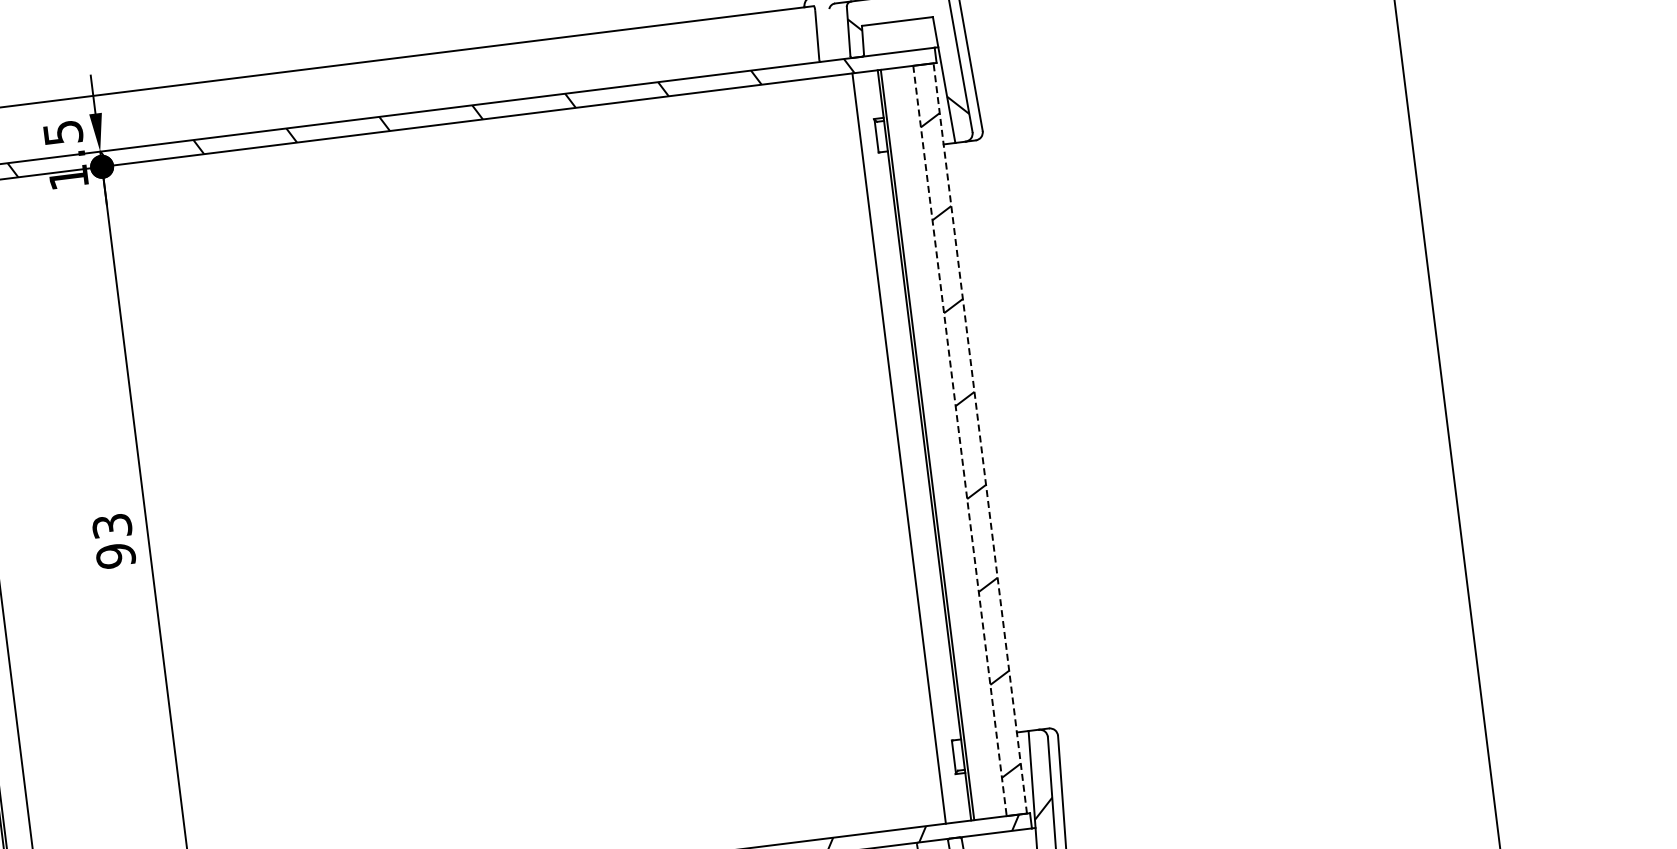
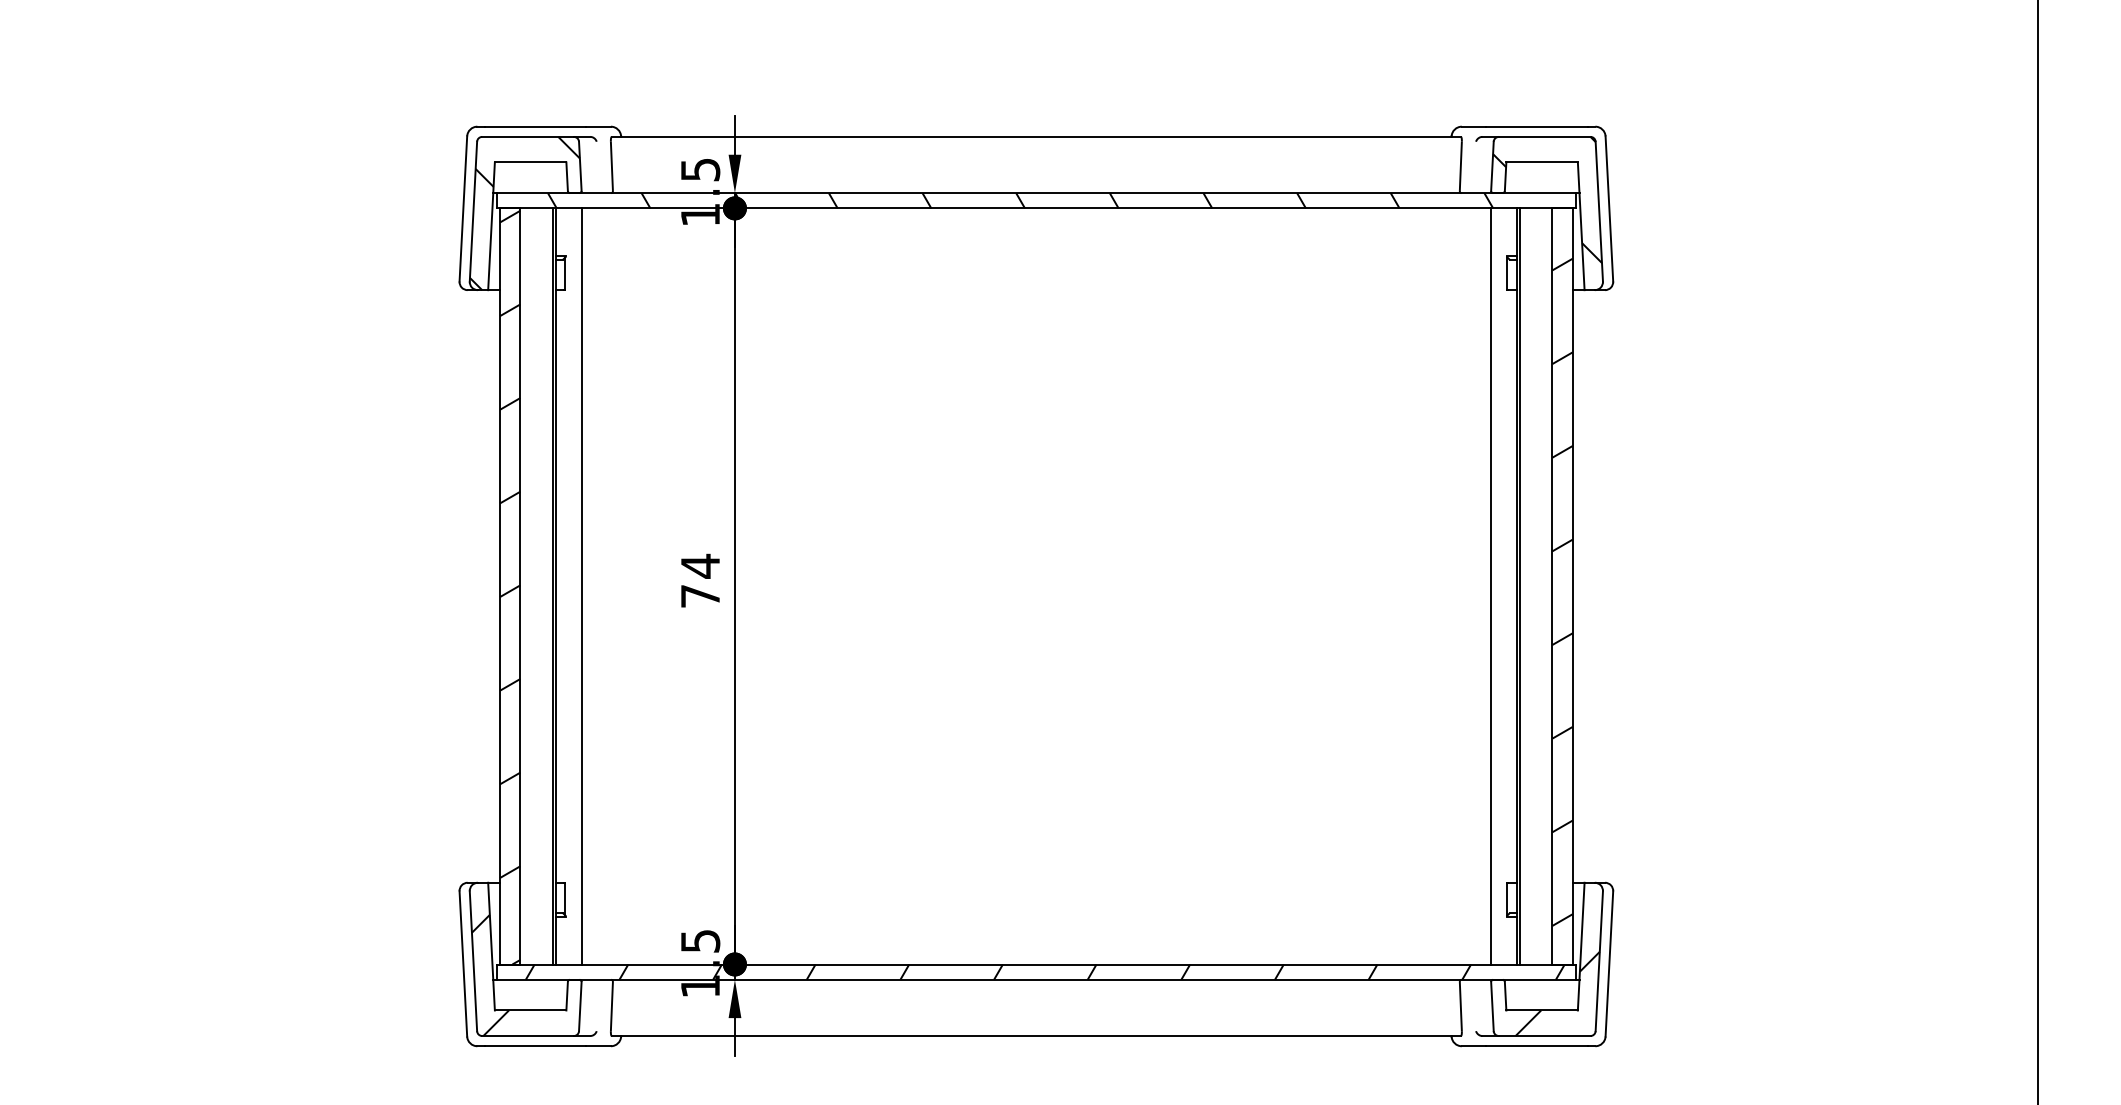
line: (979, 437) -> (1572, 585), dashed -> solid
line: (960, 440) -> (1552, 586), dashed -> solid
text: (113, 540) -> (700, 580), 93 -> 74

